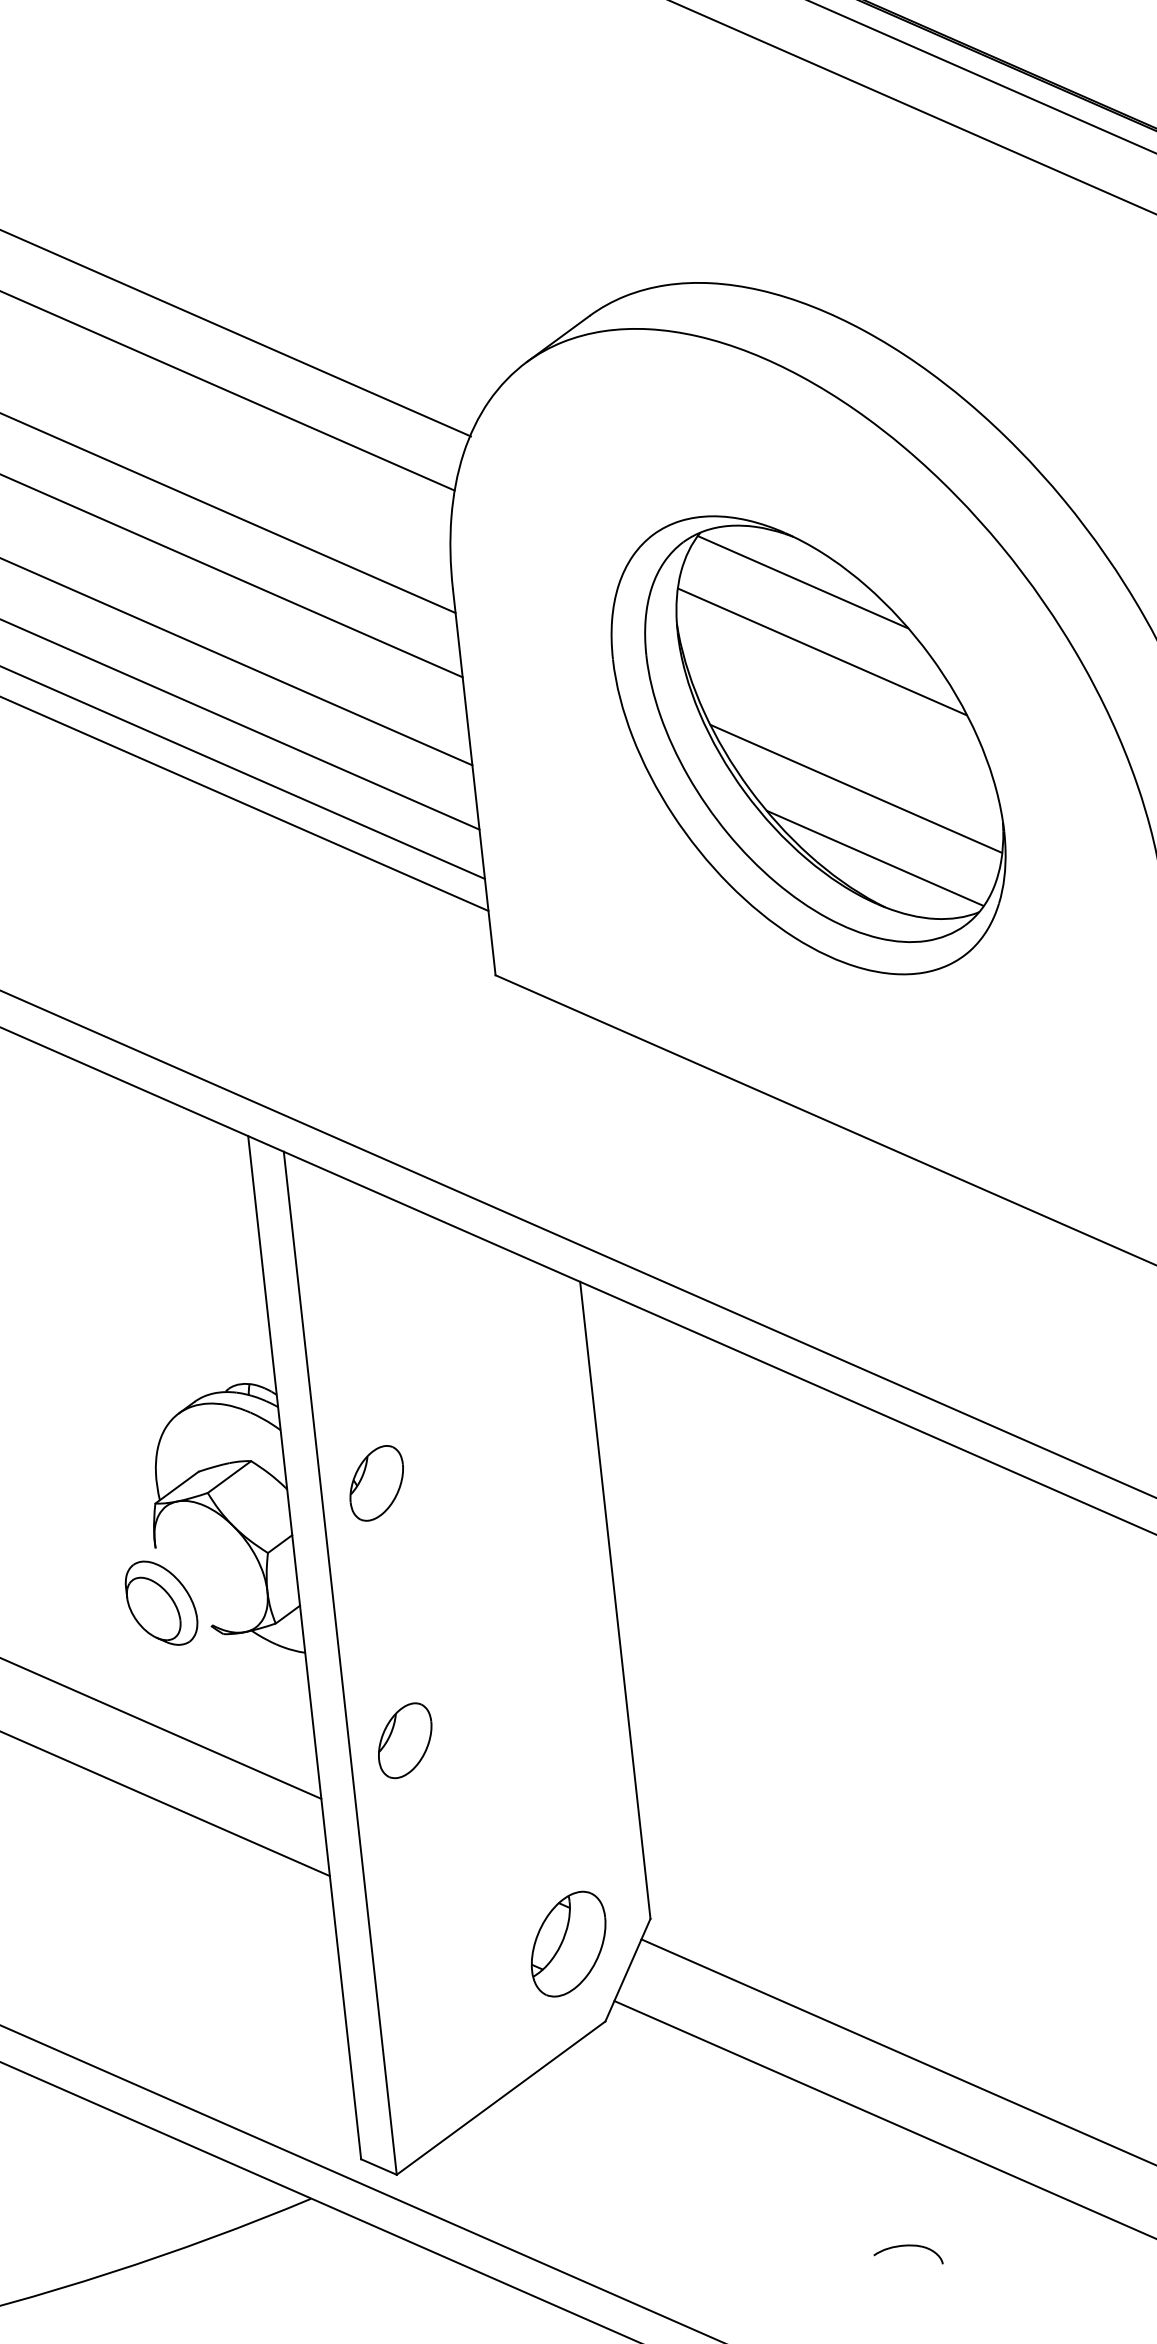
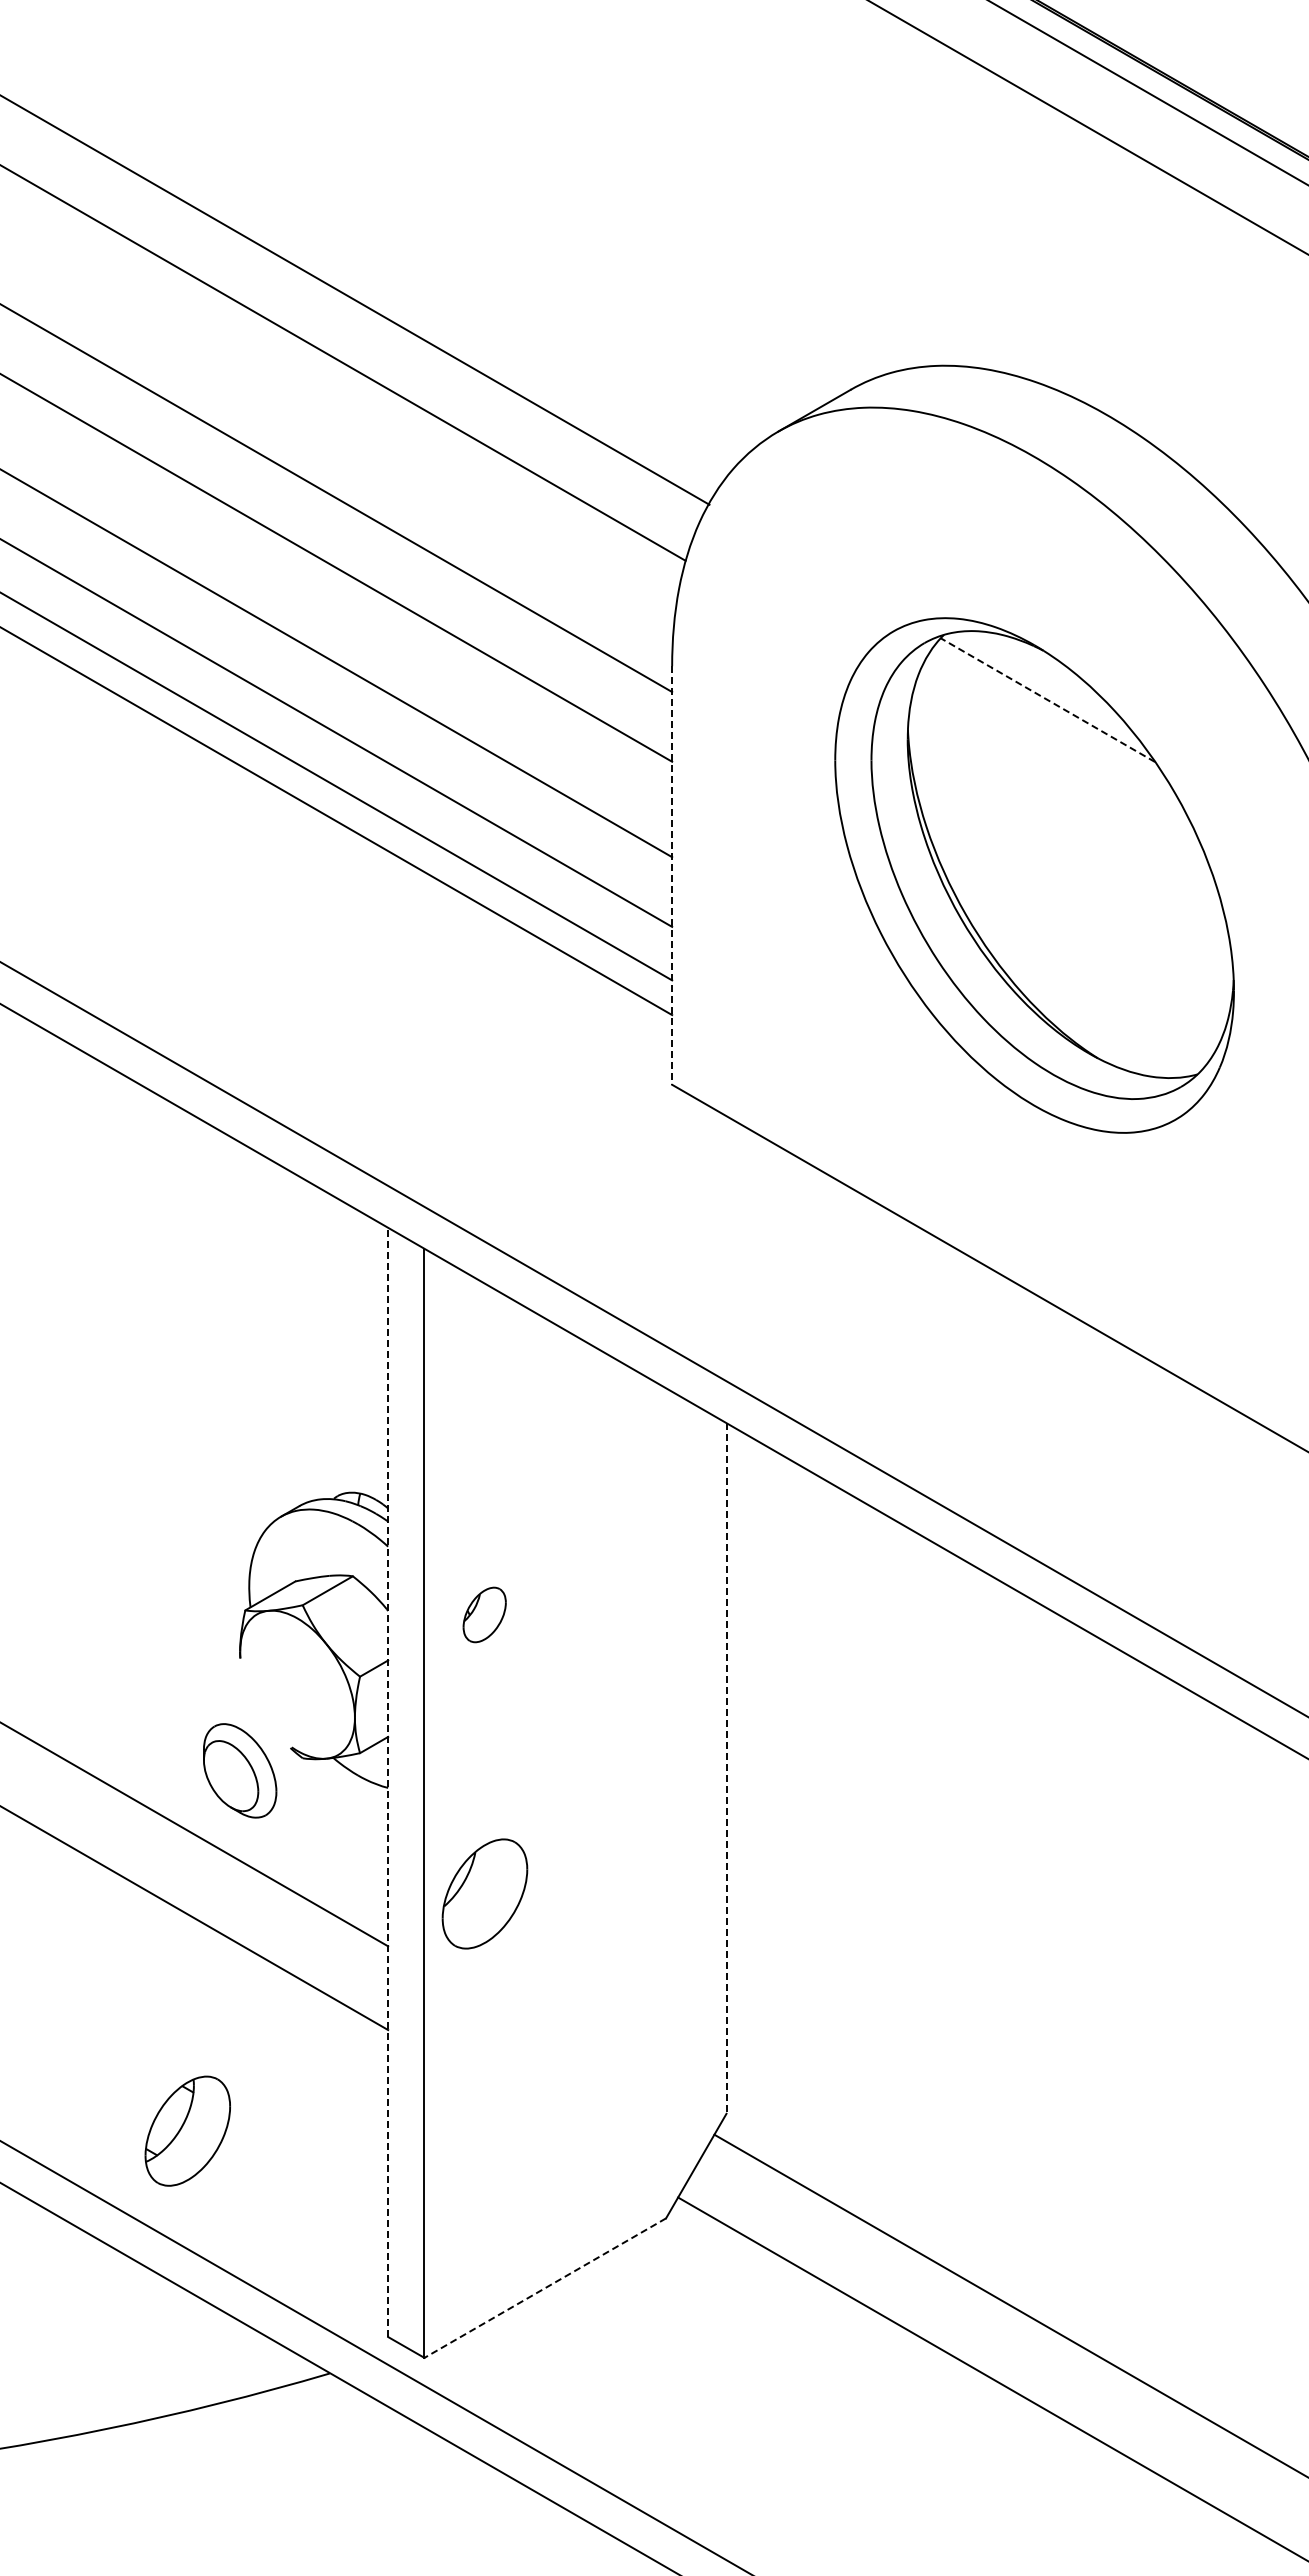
line: (802, 582) -> (1047, 700), solid -> dashed
line: (822, 652) -> (1060, 777), removed
line: (474, 783) -> (672, 876), solid -> dashed
line: (856, 788) -> (1080, 927), removed
line: (875, 858) -> (1092, 1004), removed
part: (376, 1482) -> (484, 1614), size x0.7
line: (615, 1600) -> (726, 1768), solid -> dashed
part: (161, 1602) -> (240, 1770), moved
line: (304, 1647) -> (388, 1782), solid -> dashed
part: (404, 1740) -> (484, 1893), size x1.4
part: (568, 1943) -> (187, 2130), moved
line: (501, 2098) -> (545, 2288), solid -> dashed
curve: (909, 2246) -> (965, 2495), removed

